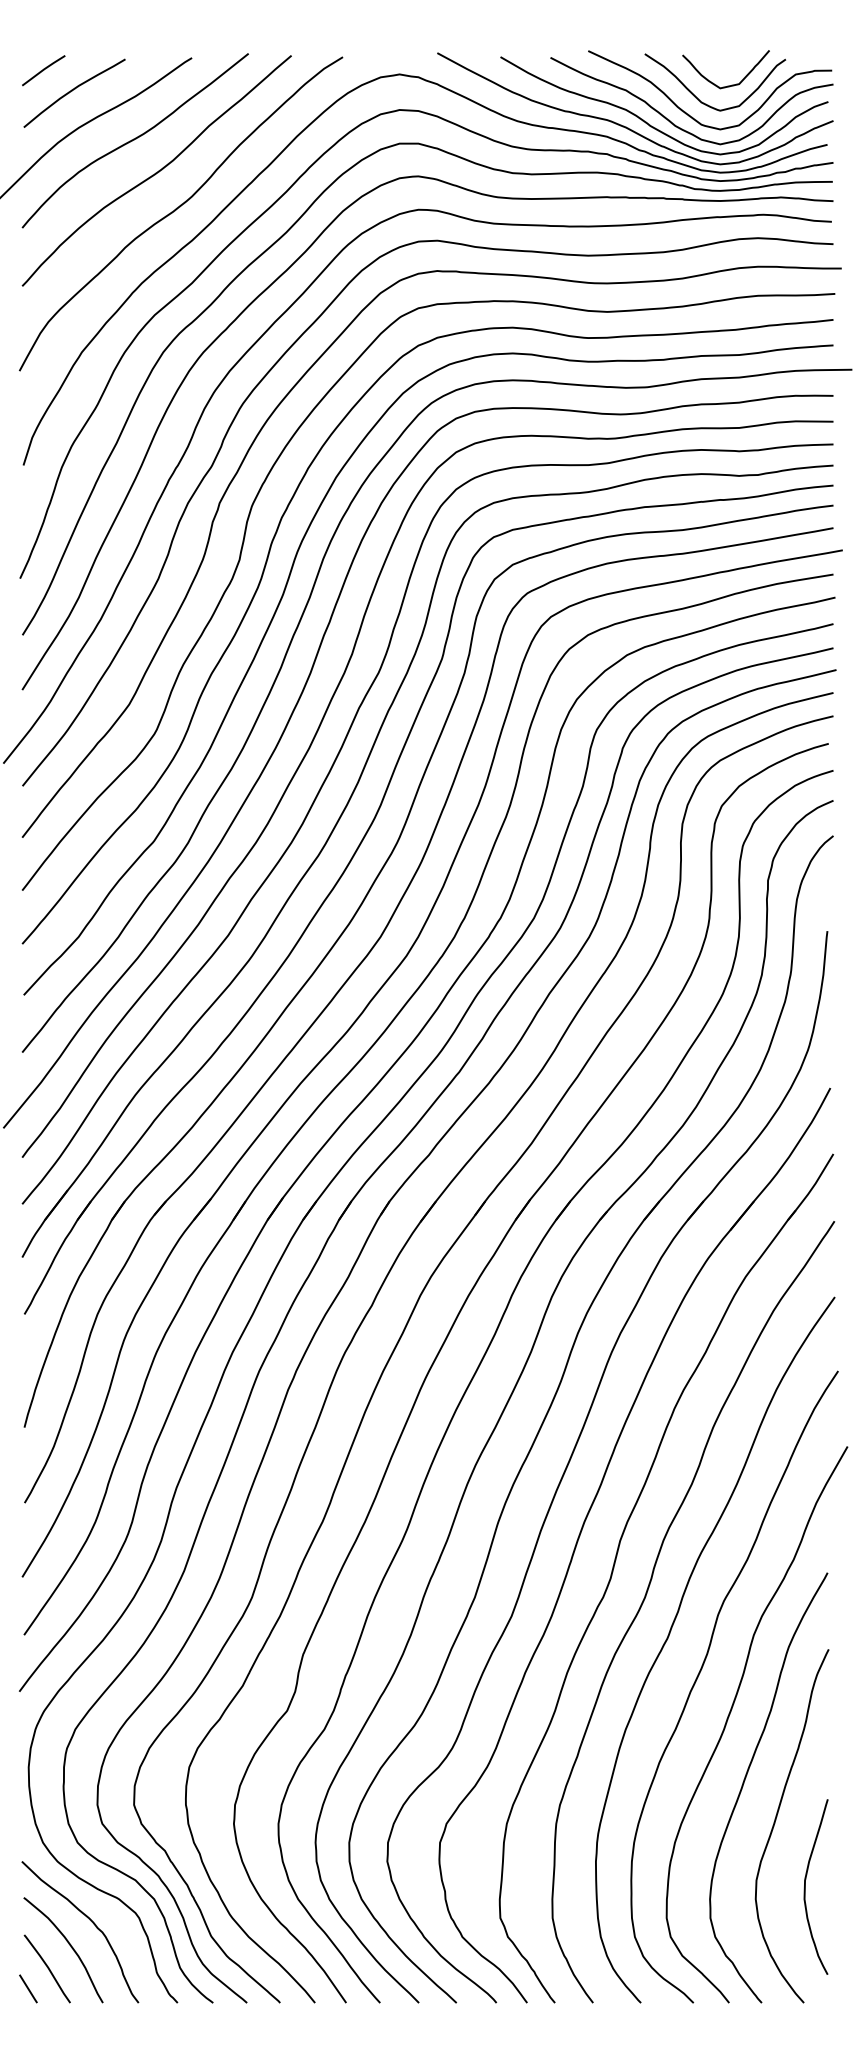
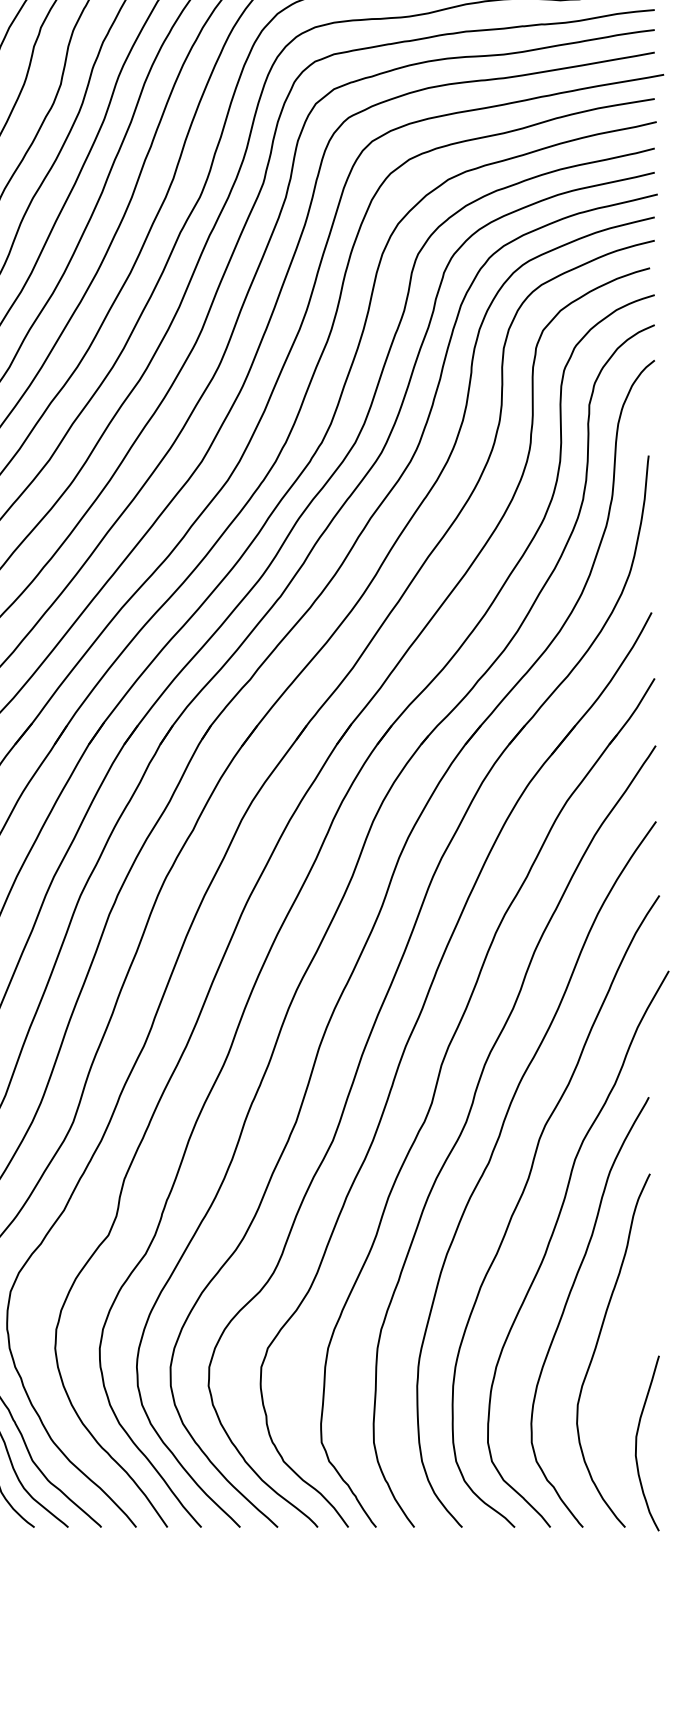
curve: (805, 1886) -> (636, 1442), moved

